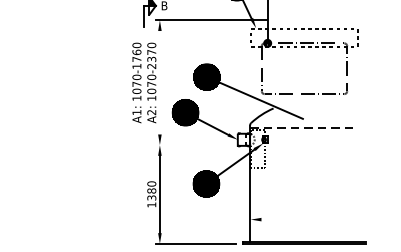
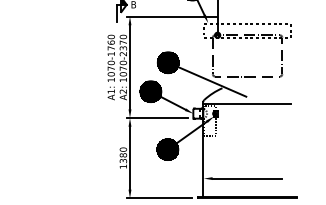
line: (160, 82) -> (130, 67), added
line: (304, 127) -> (247, 103), dashed -> solid
line: (193, 145) -> (157, 118), added
line: (304, 219) -> (247, 178), added

